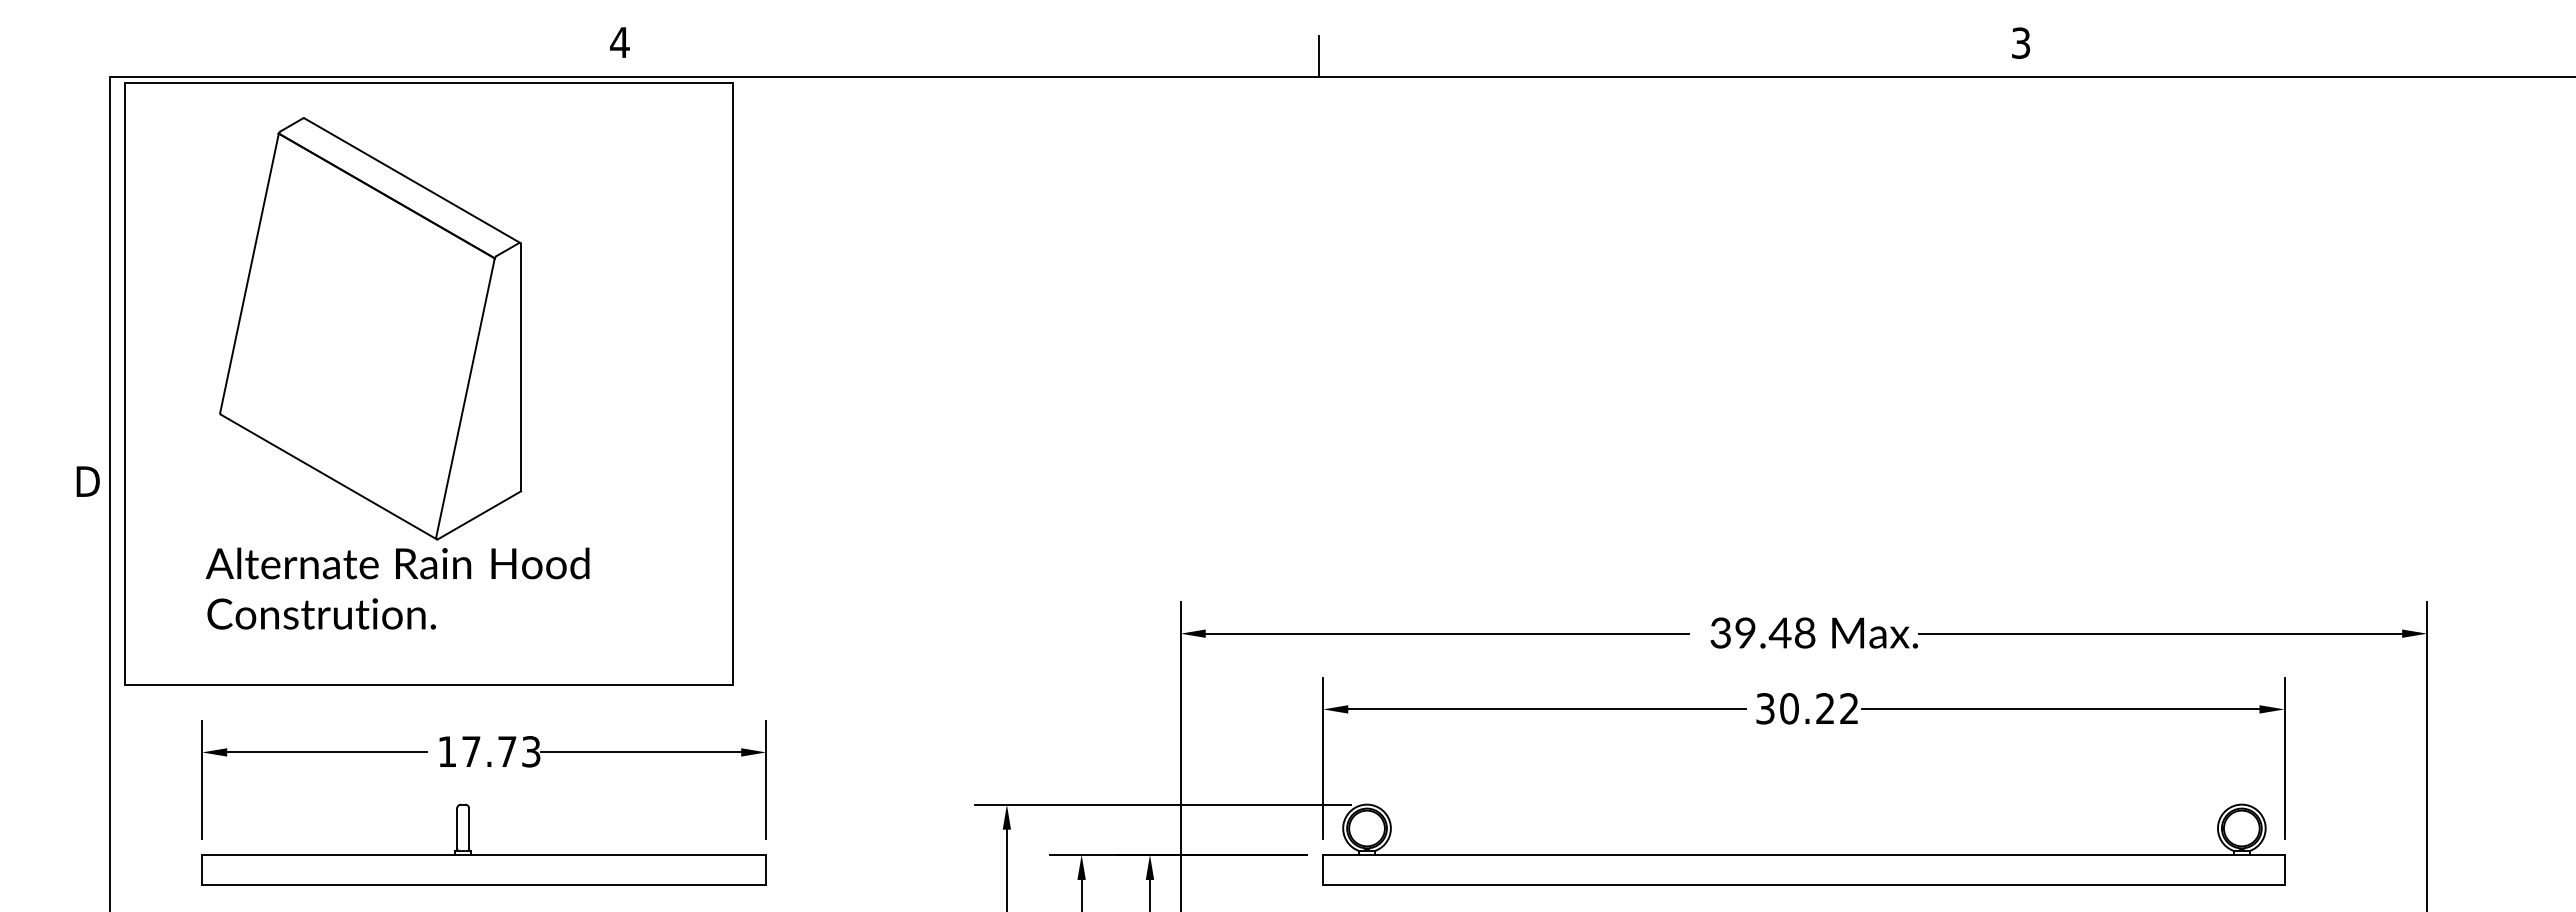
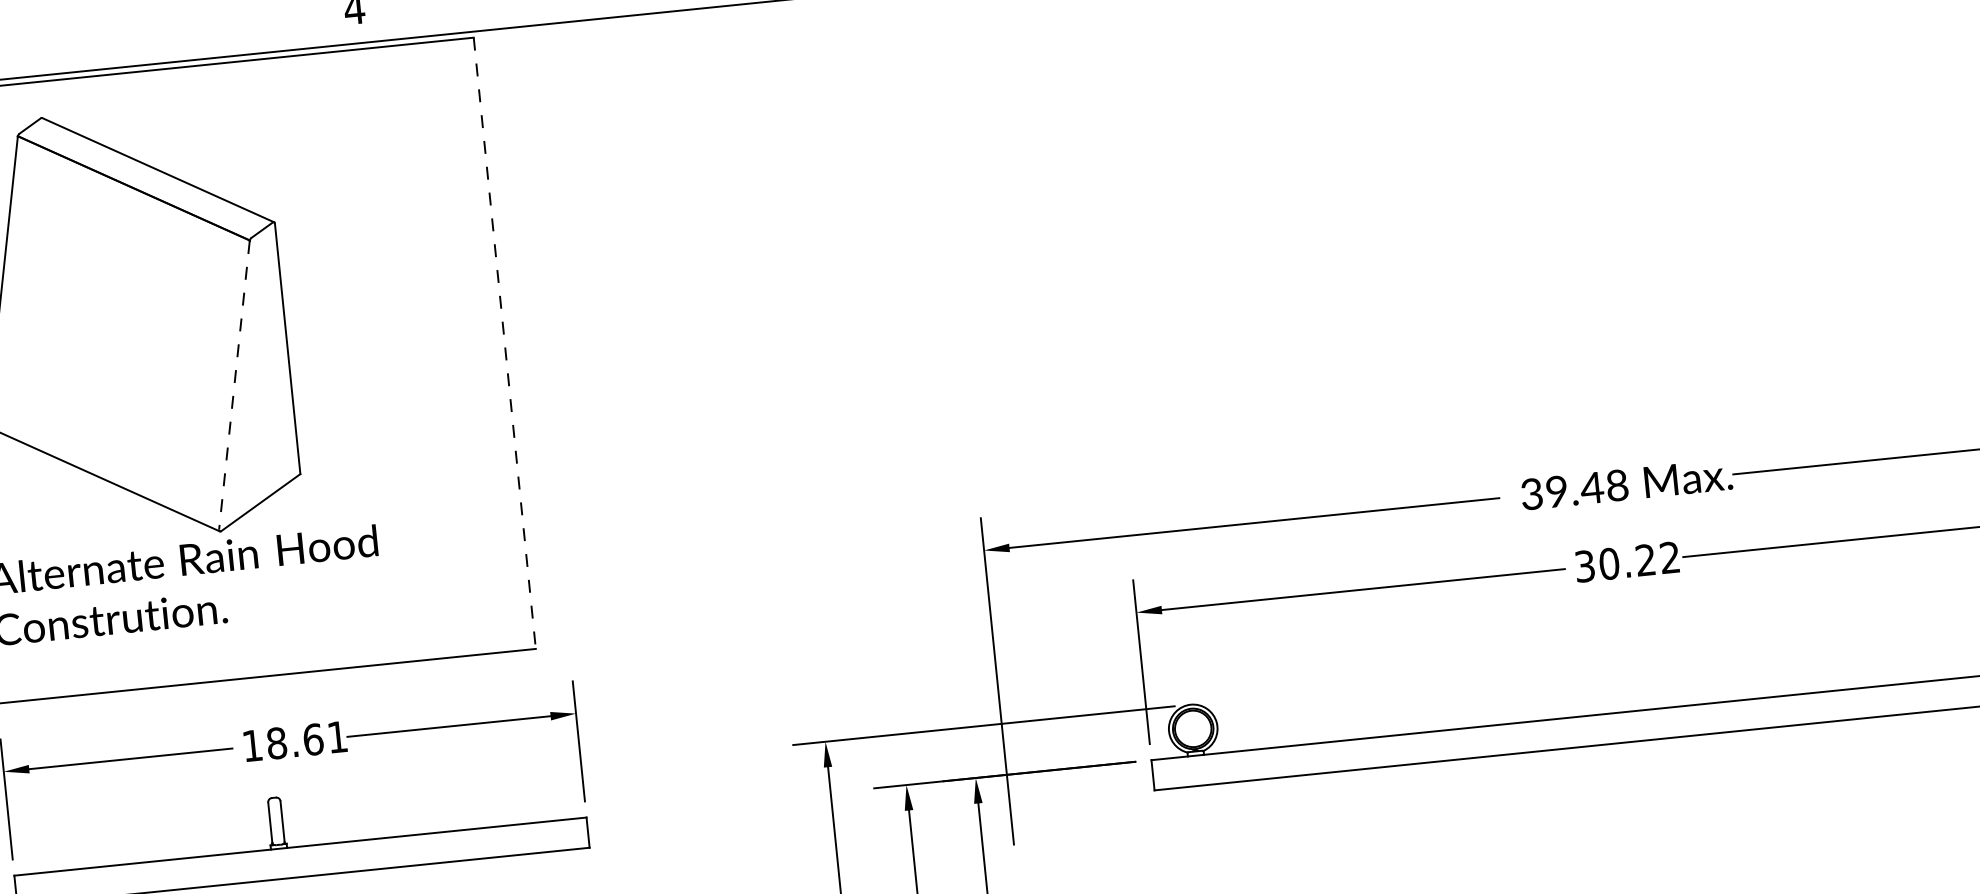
line: (733, 384) -> (504, 343), solid -> dashed
line: (465, 398) -> (234, 385), solid -> dashed
text: (501, 751) -> (307, 739), 17.73 -> 18.61

